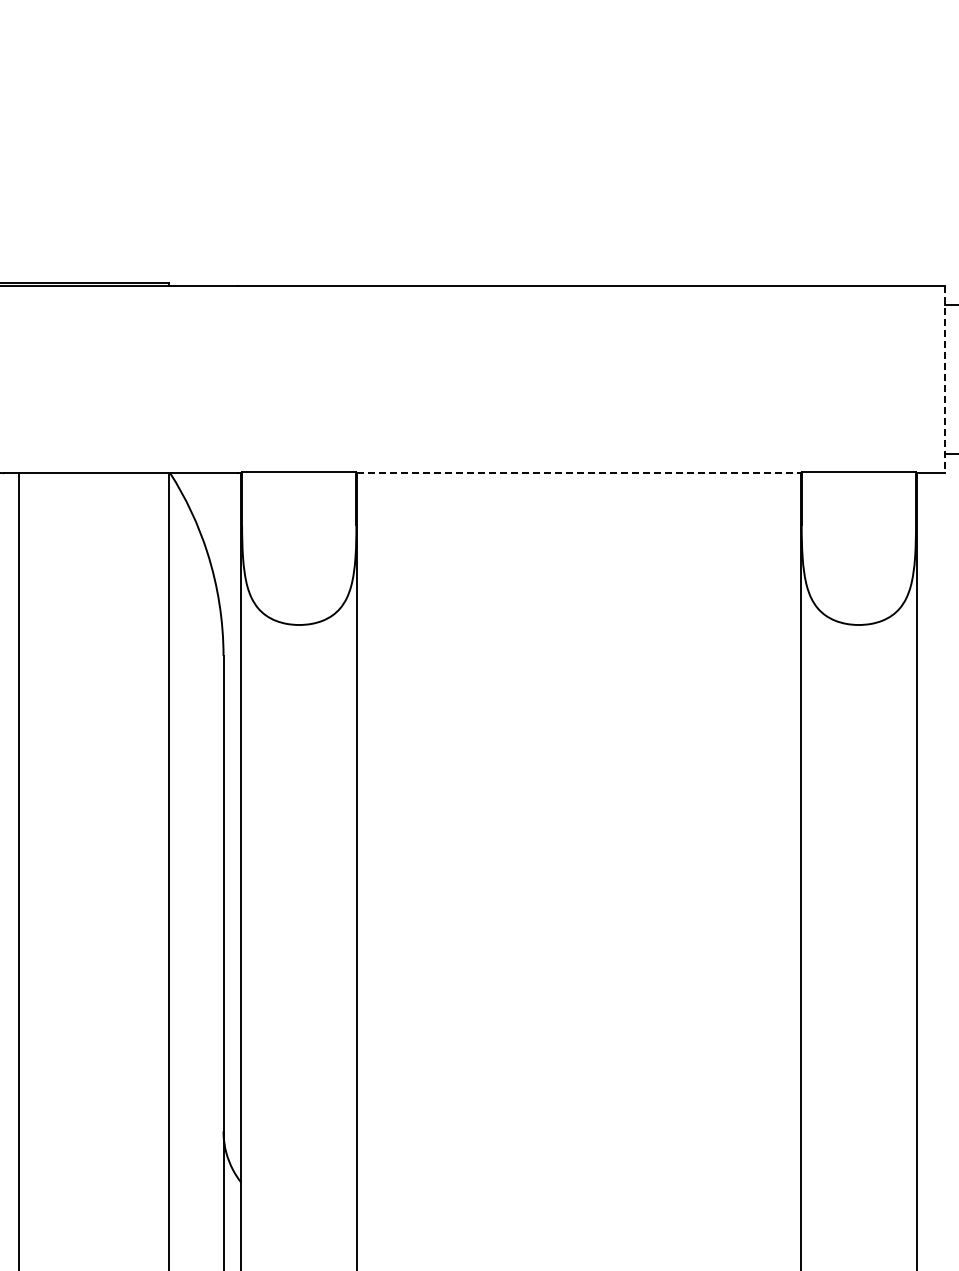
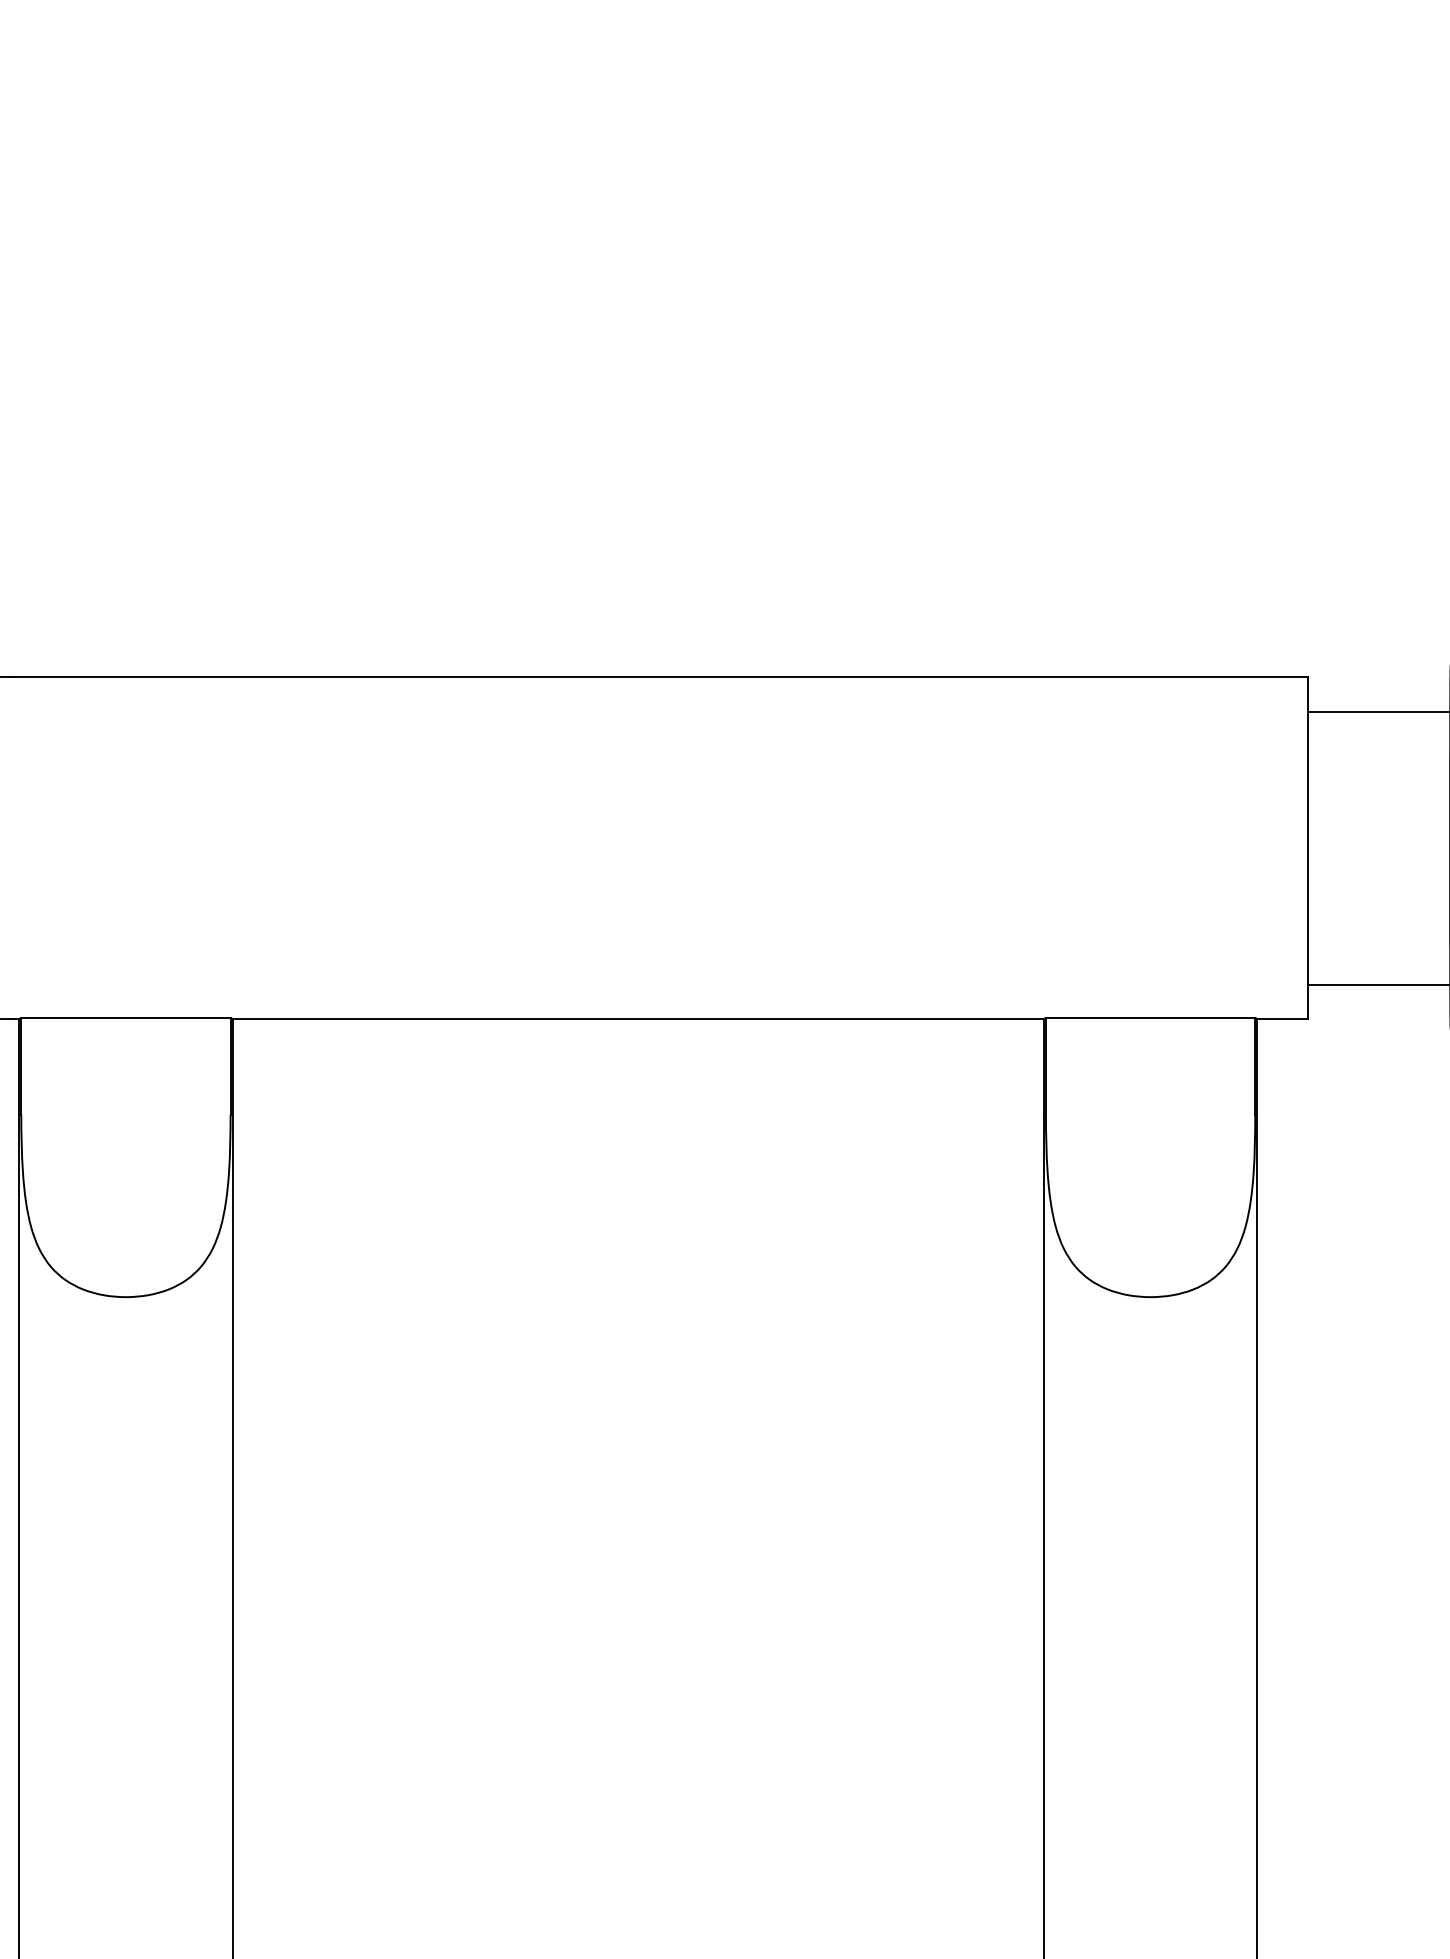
line: (944, 380) -> (1307, 849), dashed -> solid
line: (579, 473) -> (639, 1019), dashed -> solid

